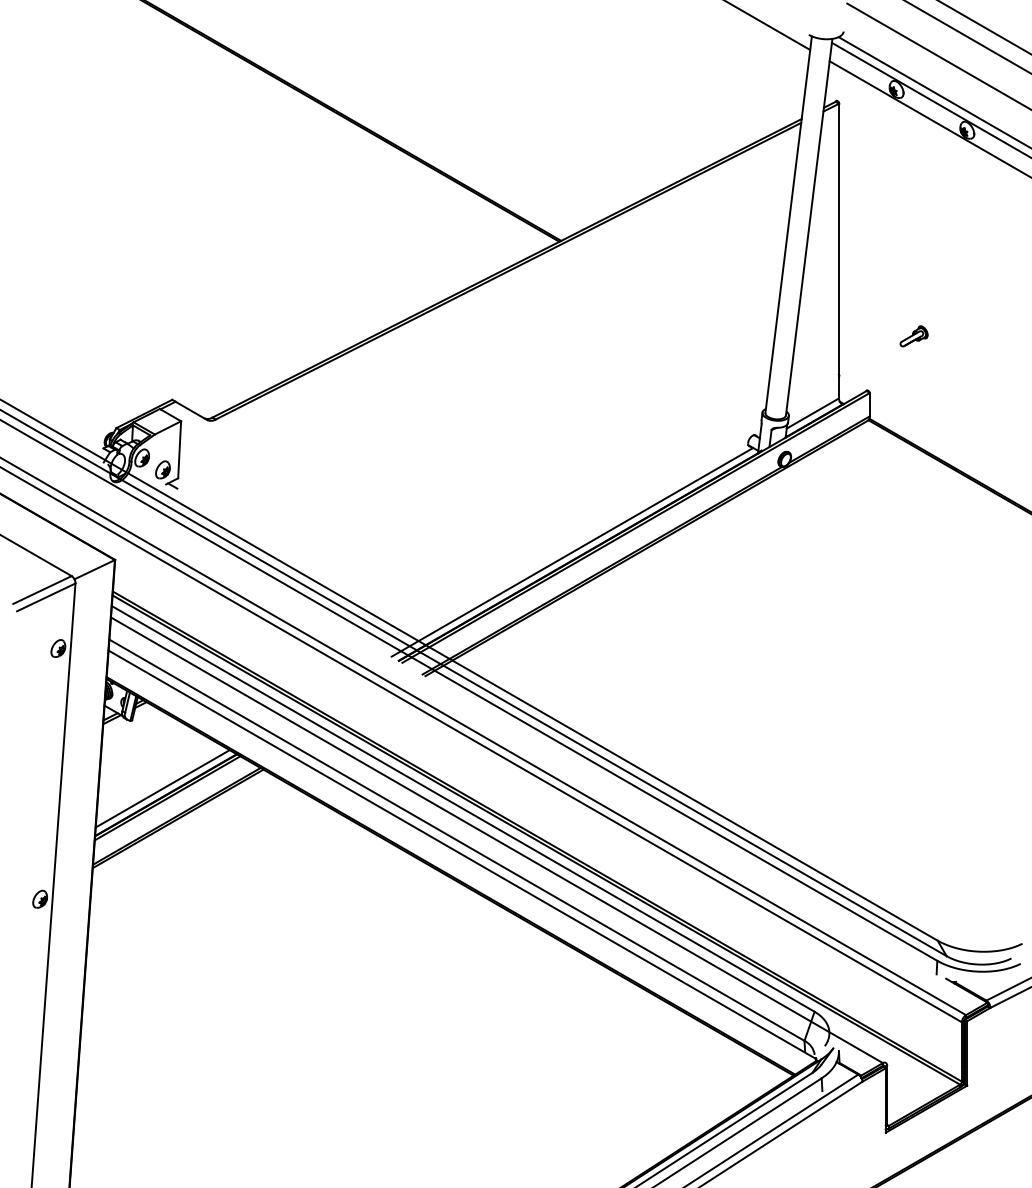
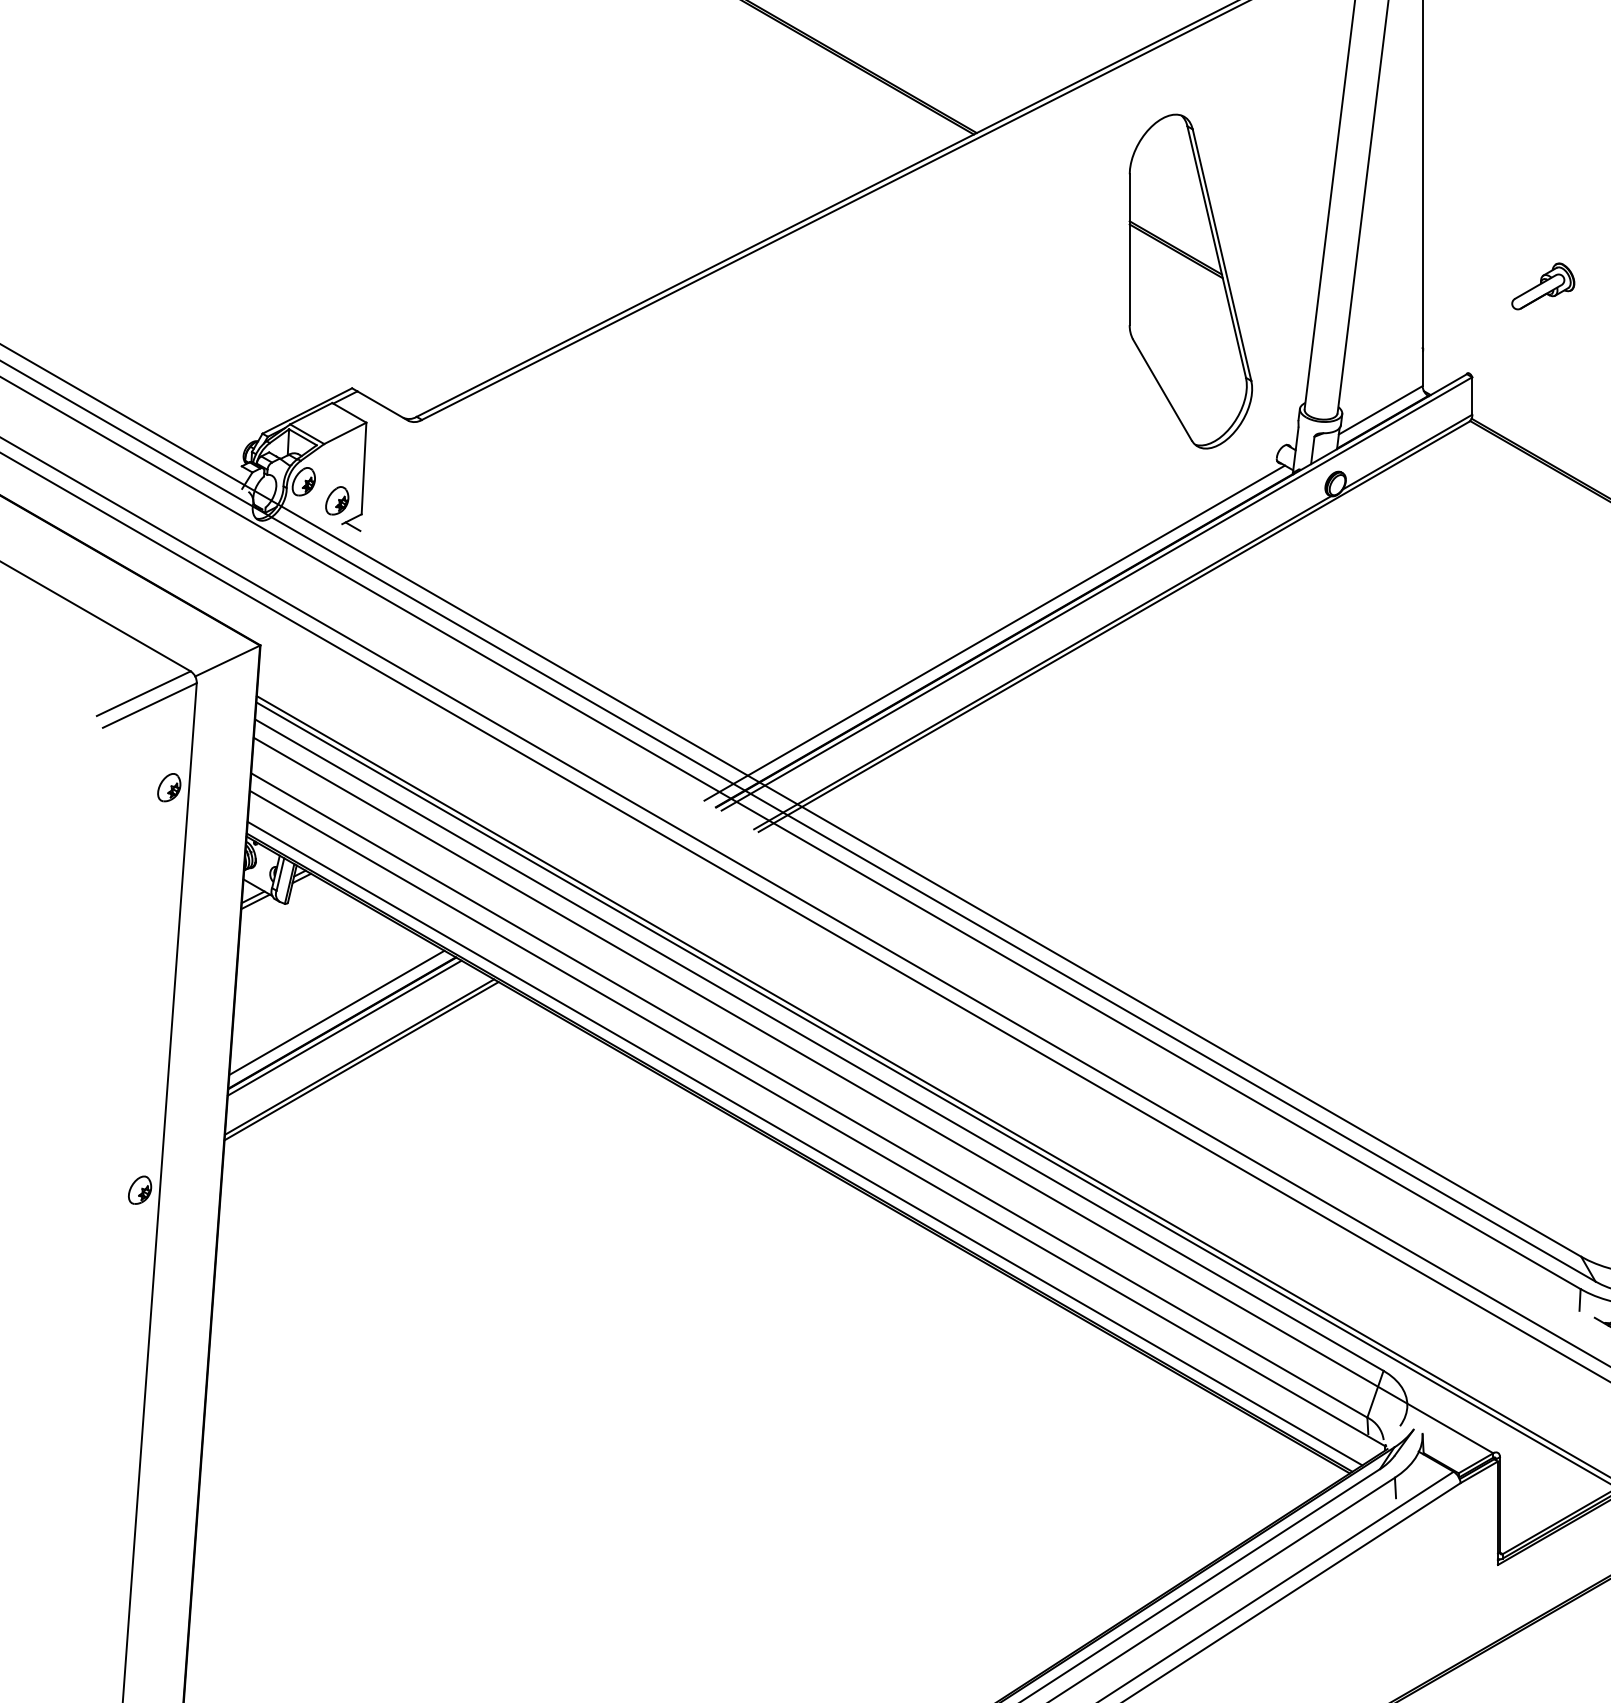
part: (694, 333) -> (1190, 281), added
part: (913, 336) -> (1542, 286), size x1.43
line: (454, 869) -> (805, 1142), added

